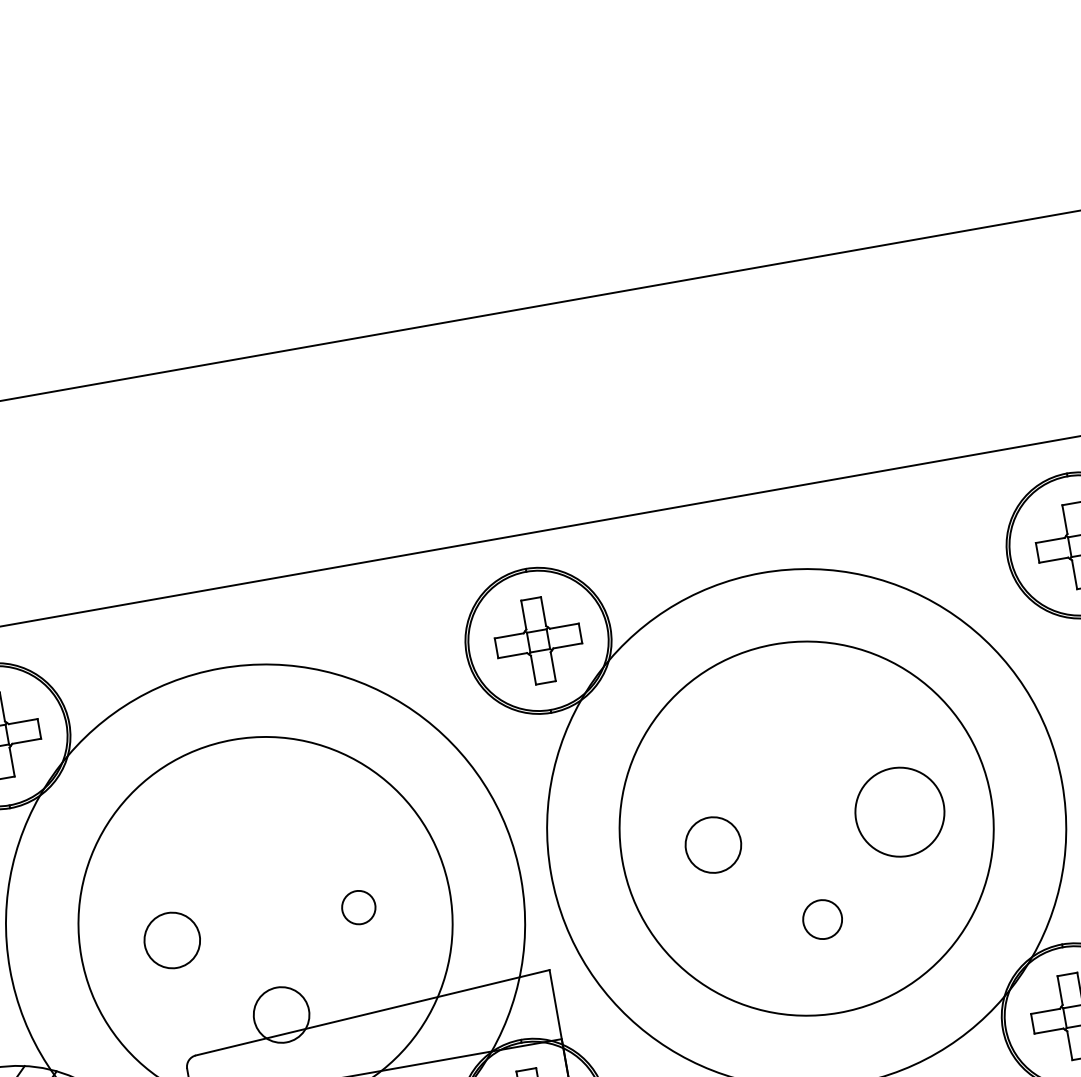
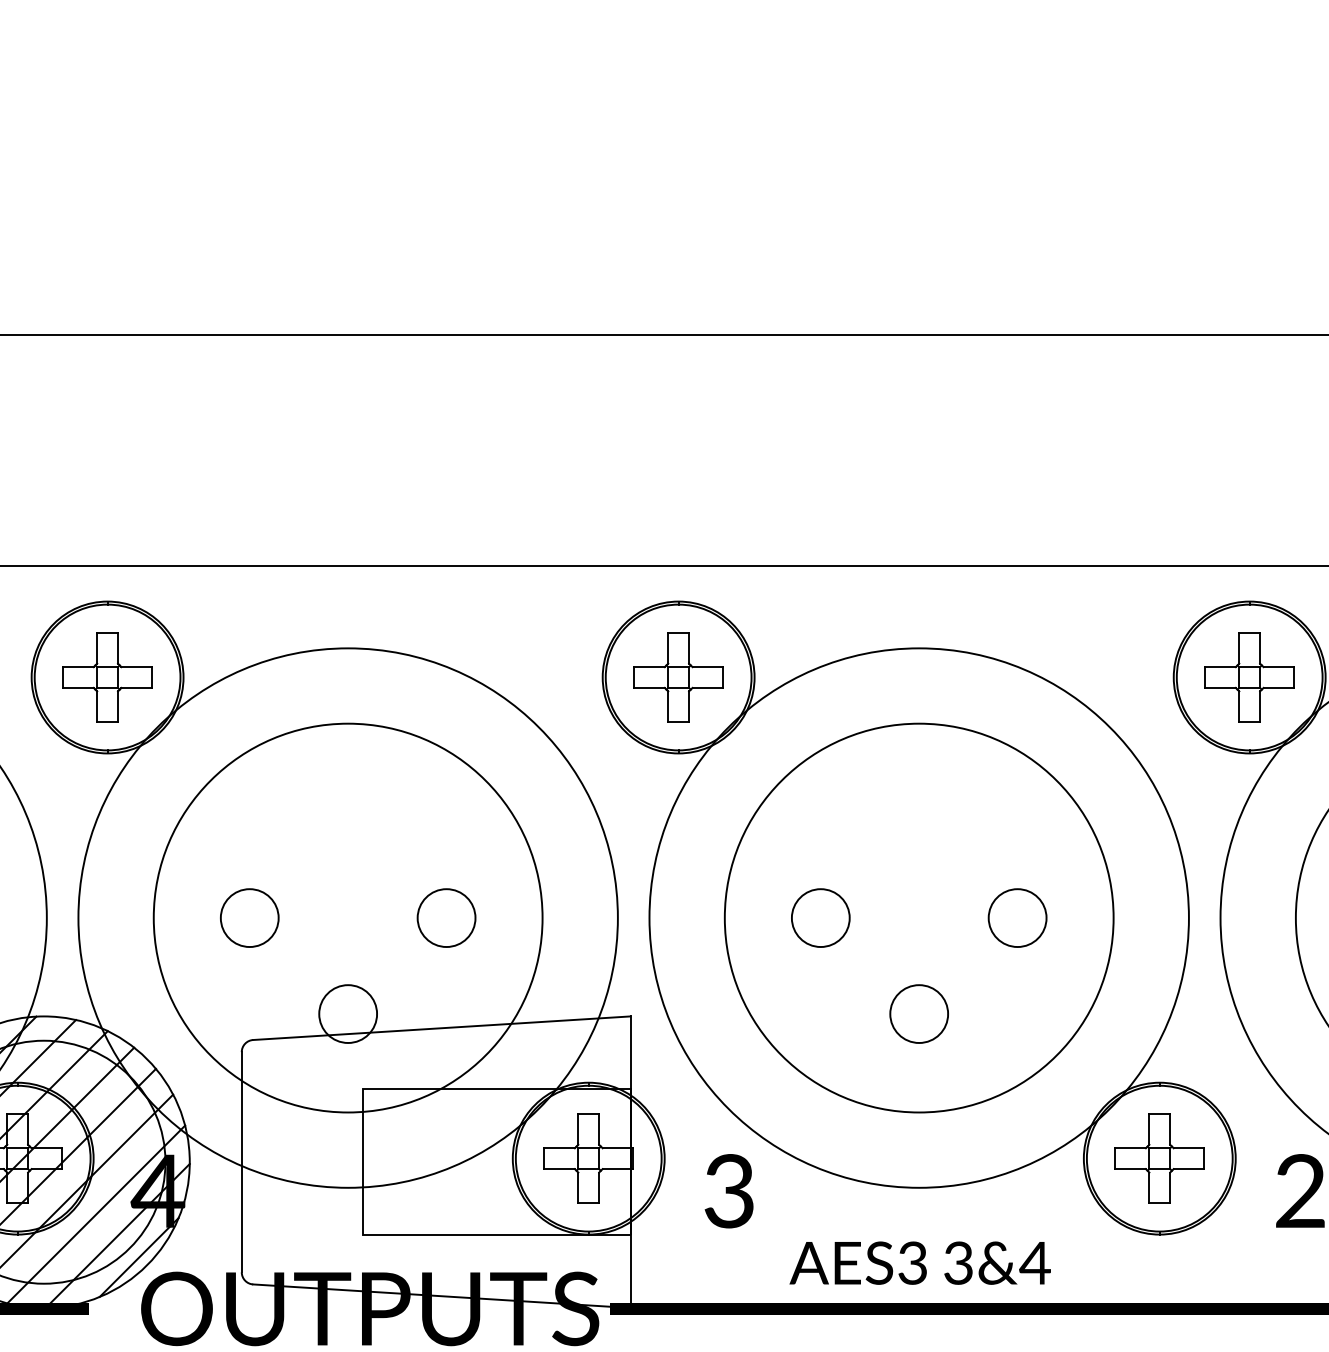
circle: (899, 812) -> (1017, 918), size x0.62
circle: (358, 908) -> (446, 918), size x1.67
circle: (821, 919) -> (918, 1013), size x1.43

